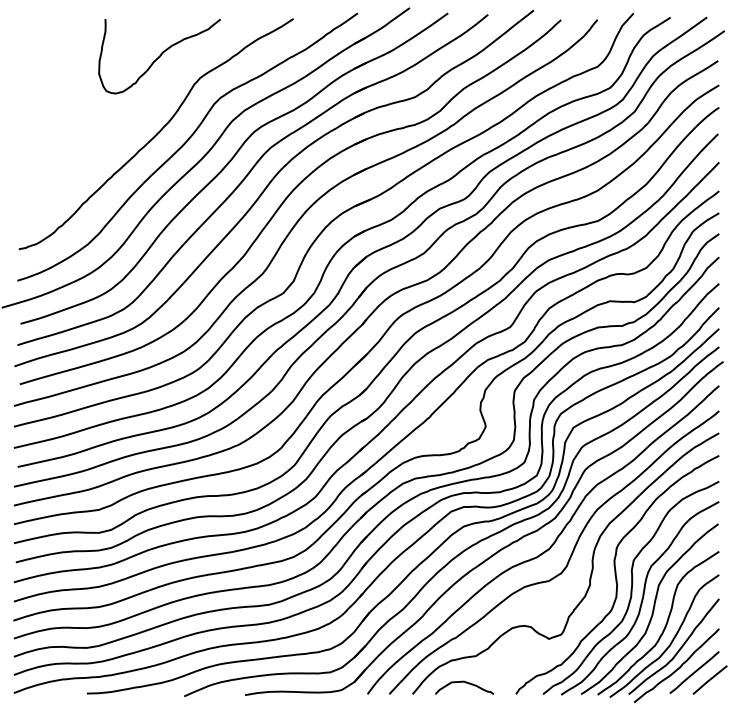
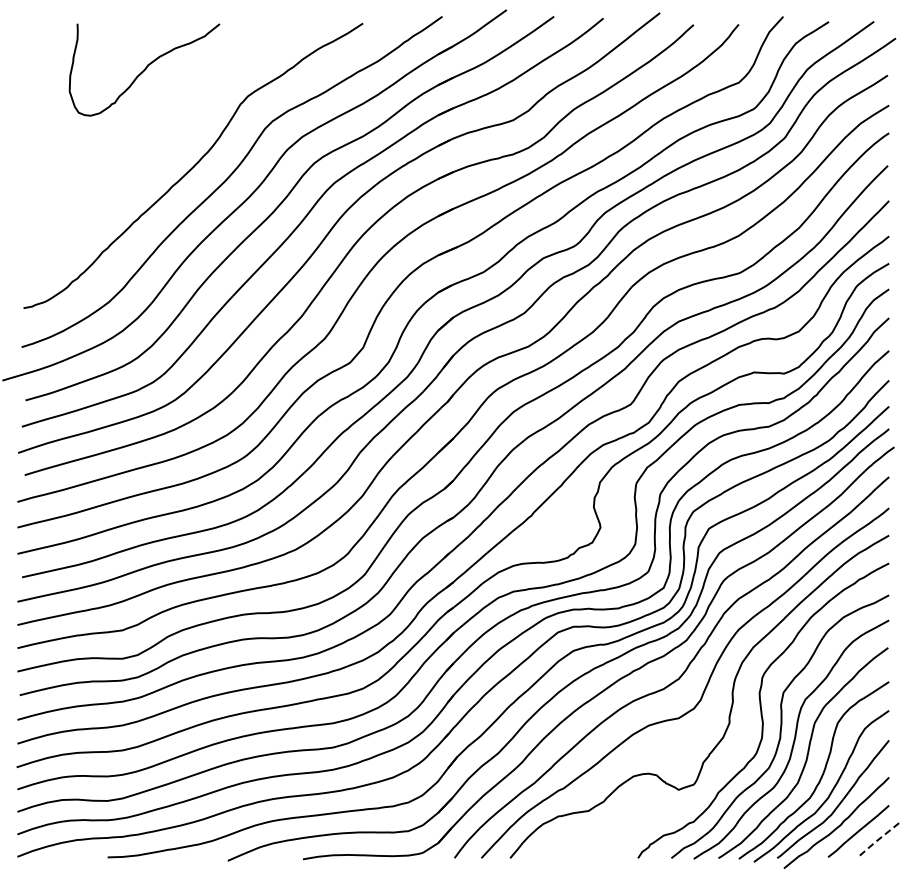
curve: (159, 56) -> (144, 69), moved
line: (709, 679) -> (877, 840), solid -> dashed
curve: (465, 683) -> (575, 844), removed

